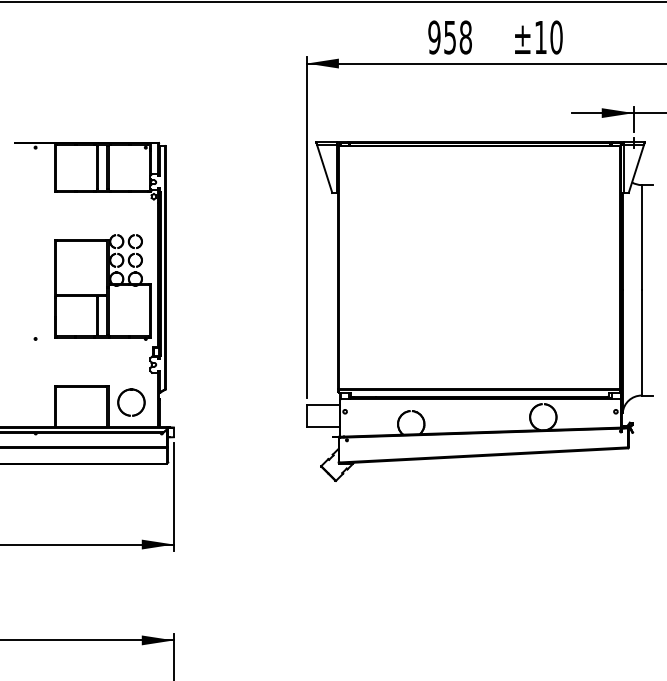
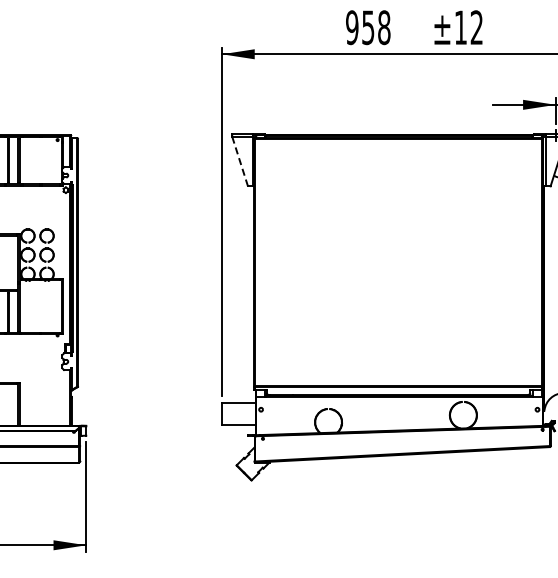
text: (556, 37) -> (476, 27), ±10 -> ±12
line: (324, 168) -> (240, 161), solid -> dashed
part: (137, 392) -> (49, 390), removed

